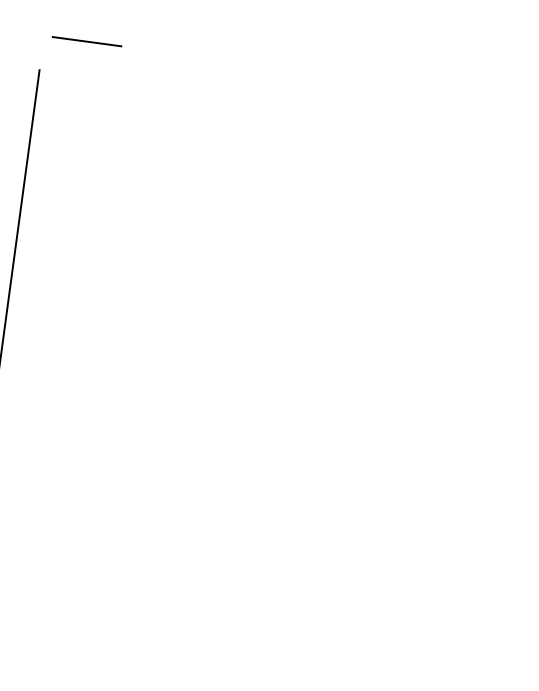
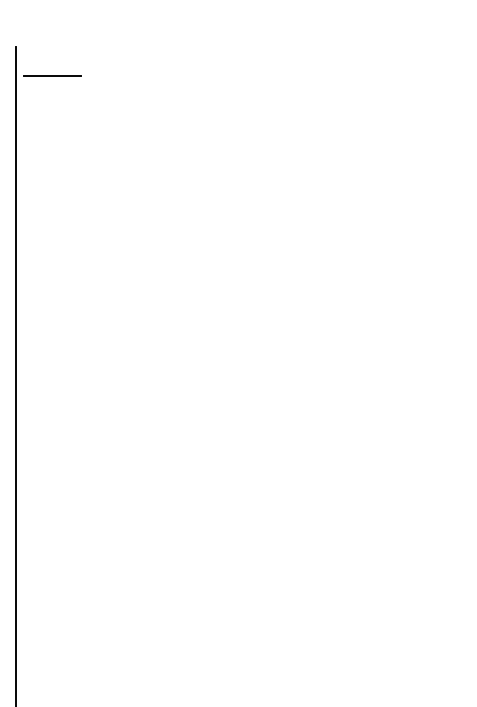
line: (87, 40) -> (52, 75), moved

